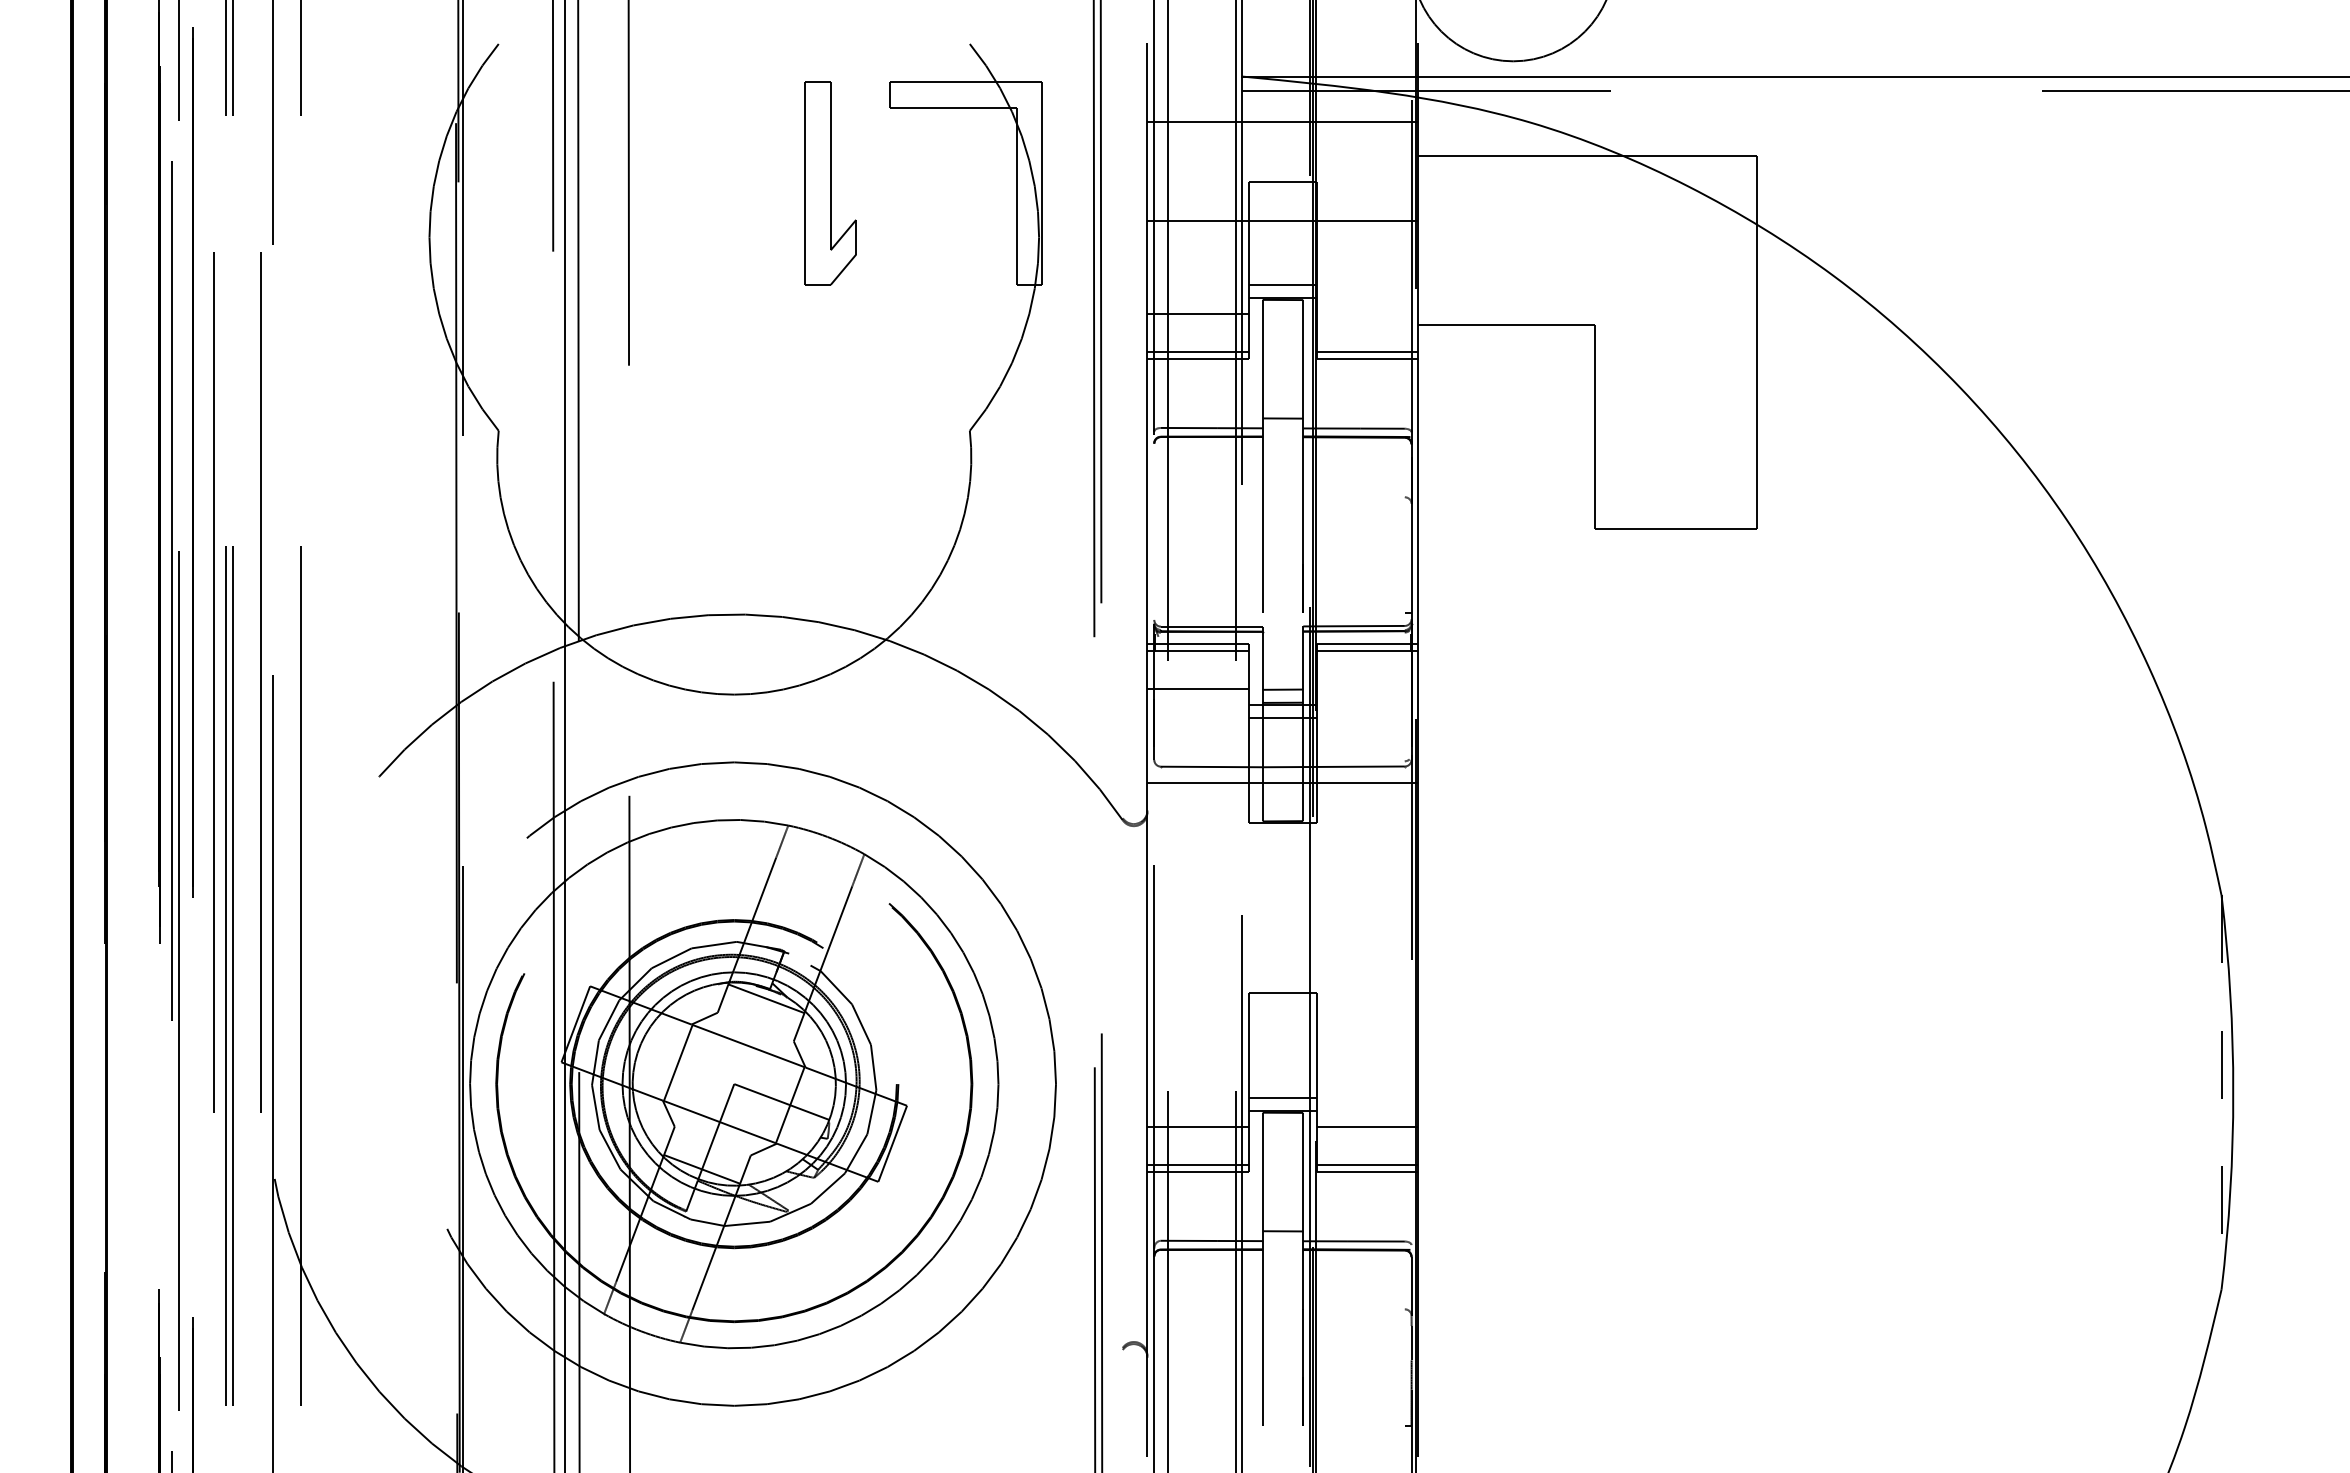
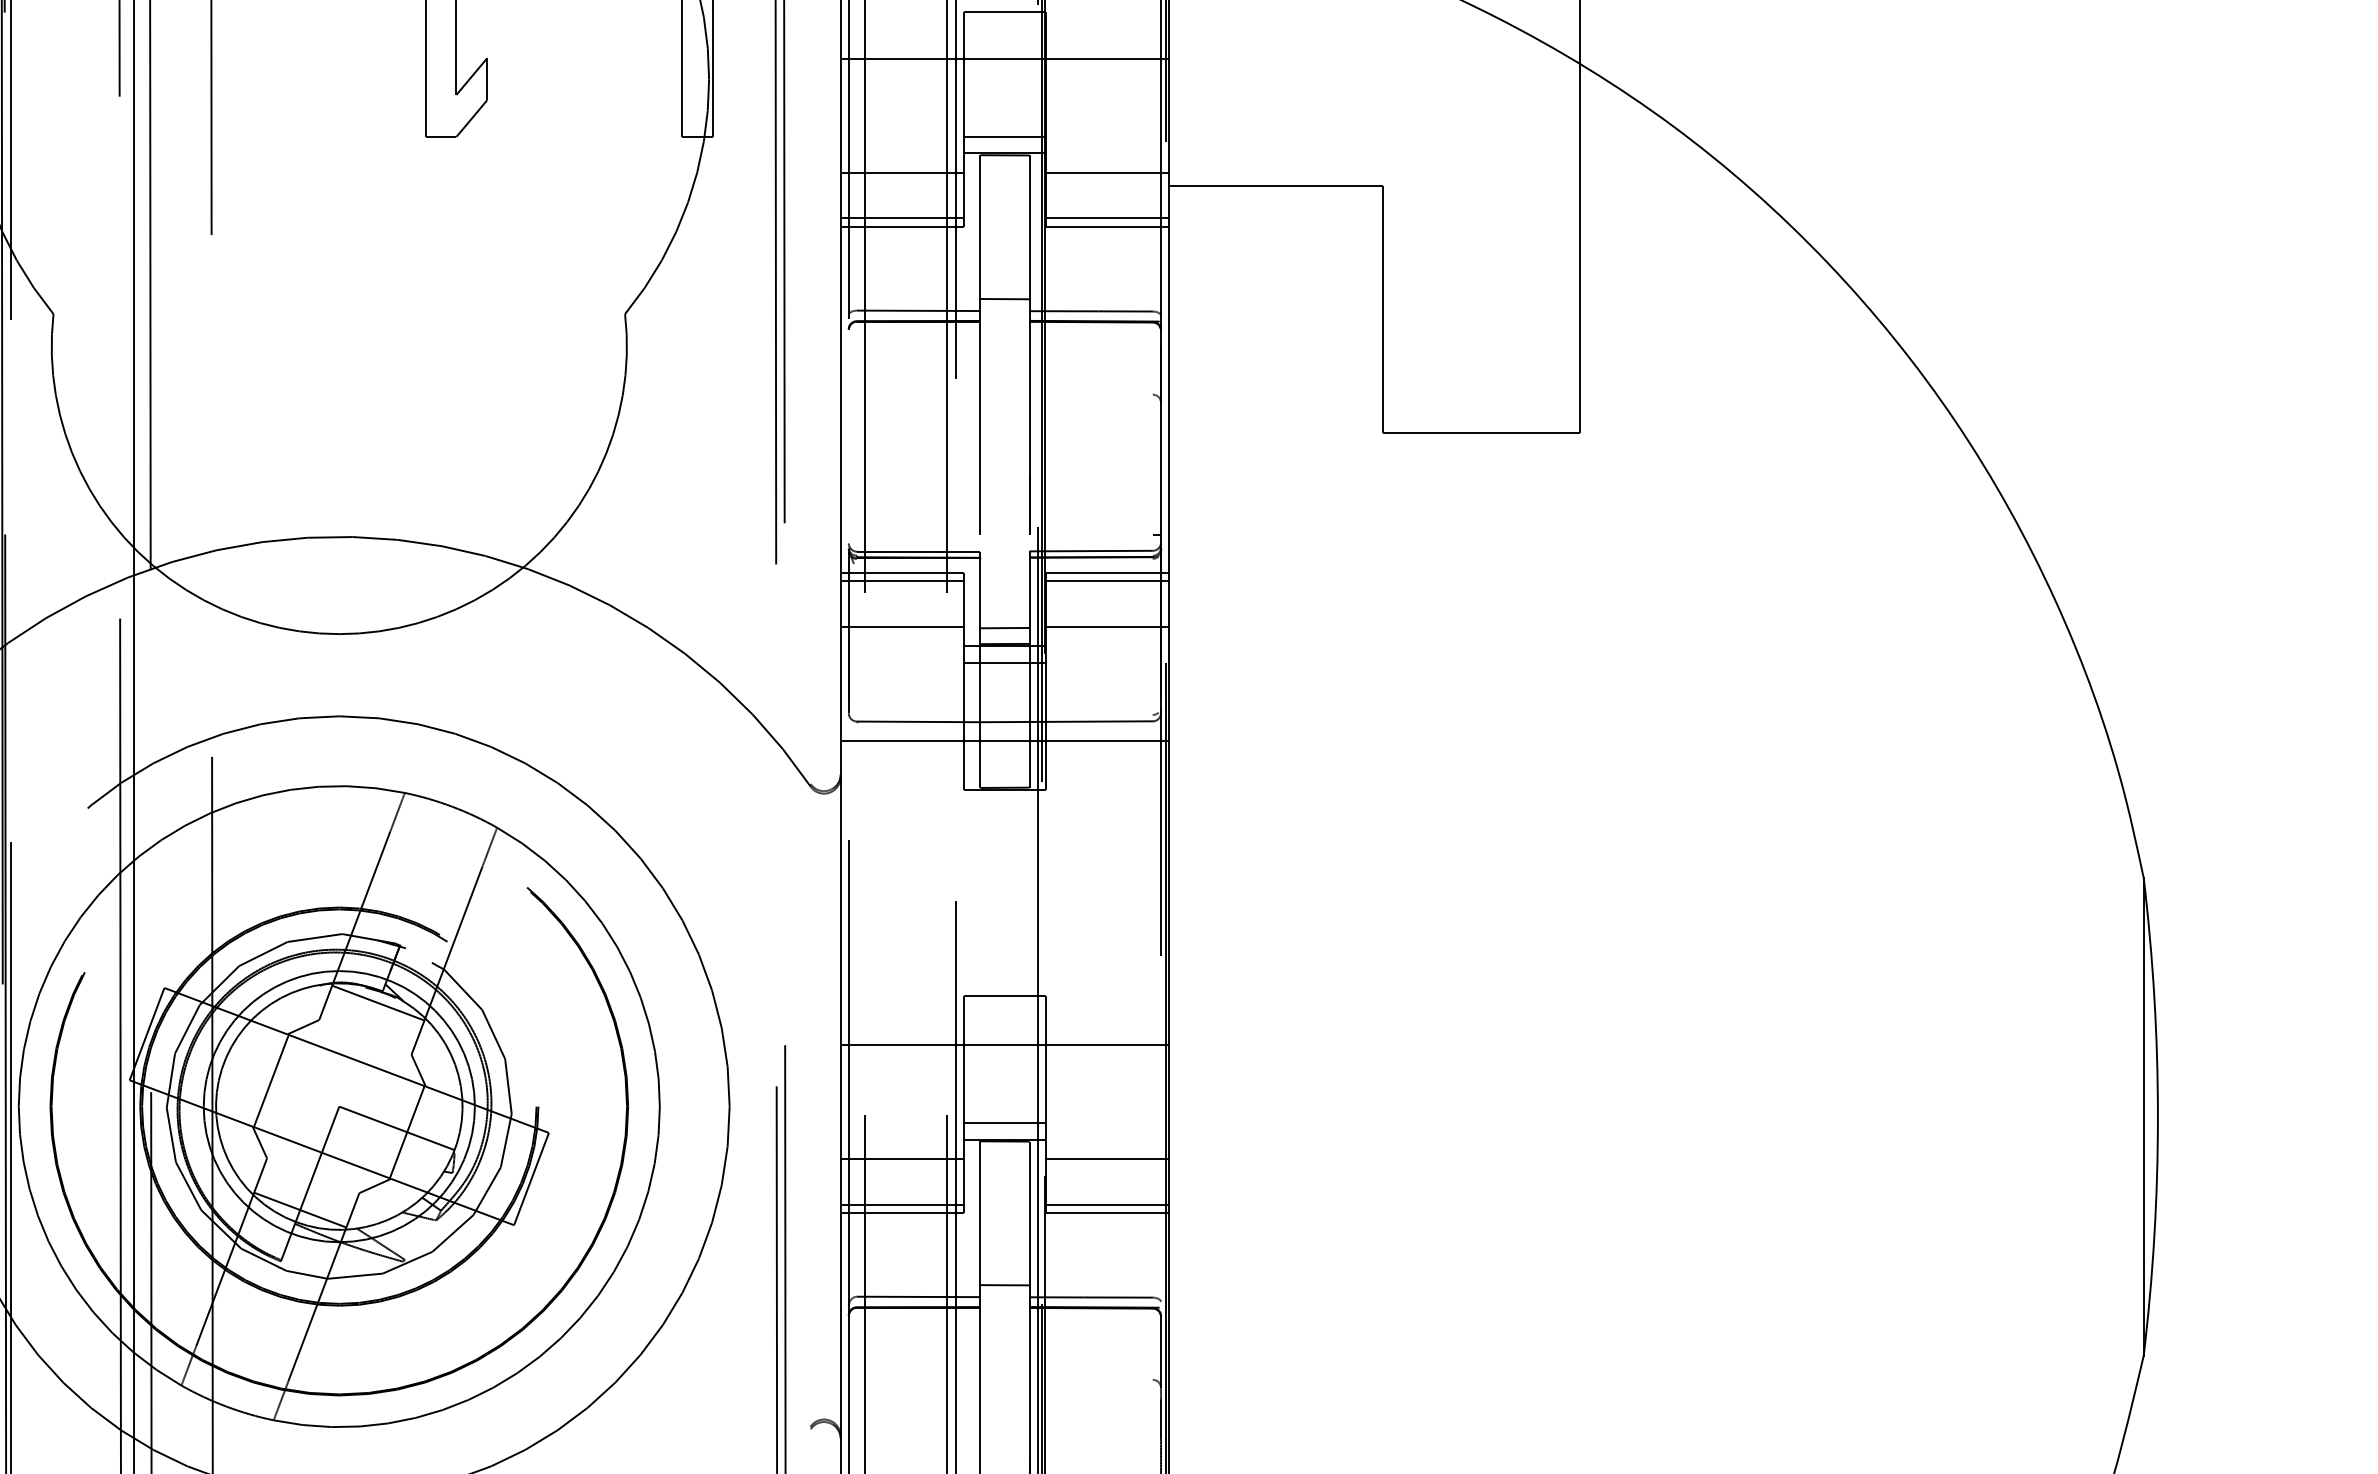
line: (1367, 314) -> (1107, 172), added
line: (1367, 688) -> (1107, 626), added
line: (1282, 1033) -> (1004, 1045), added
line: (2221, 1093) -> (2143, 1118), dashed -> solid

